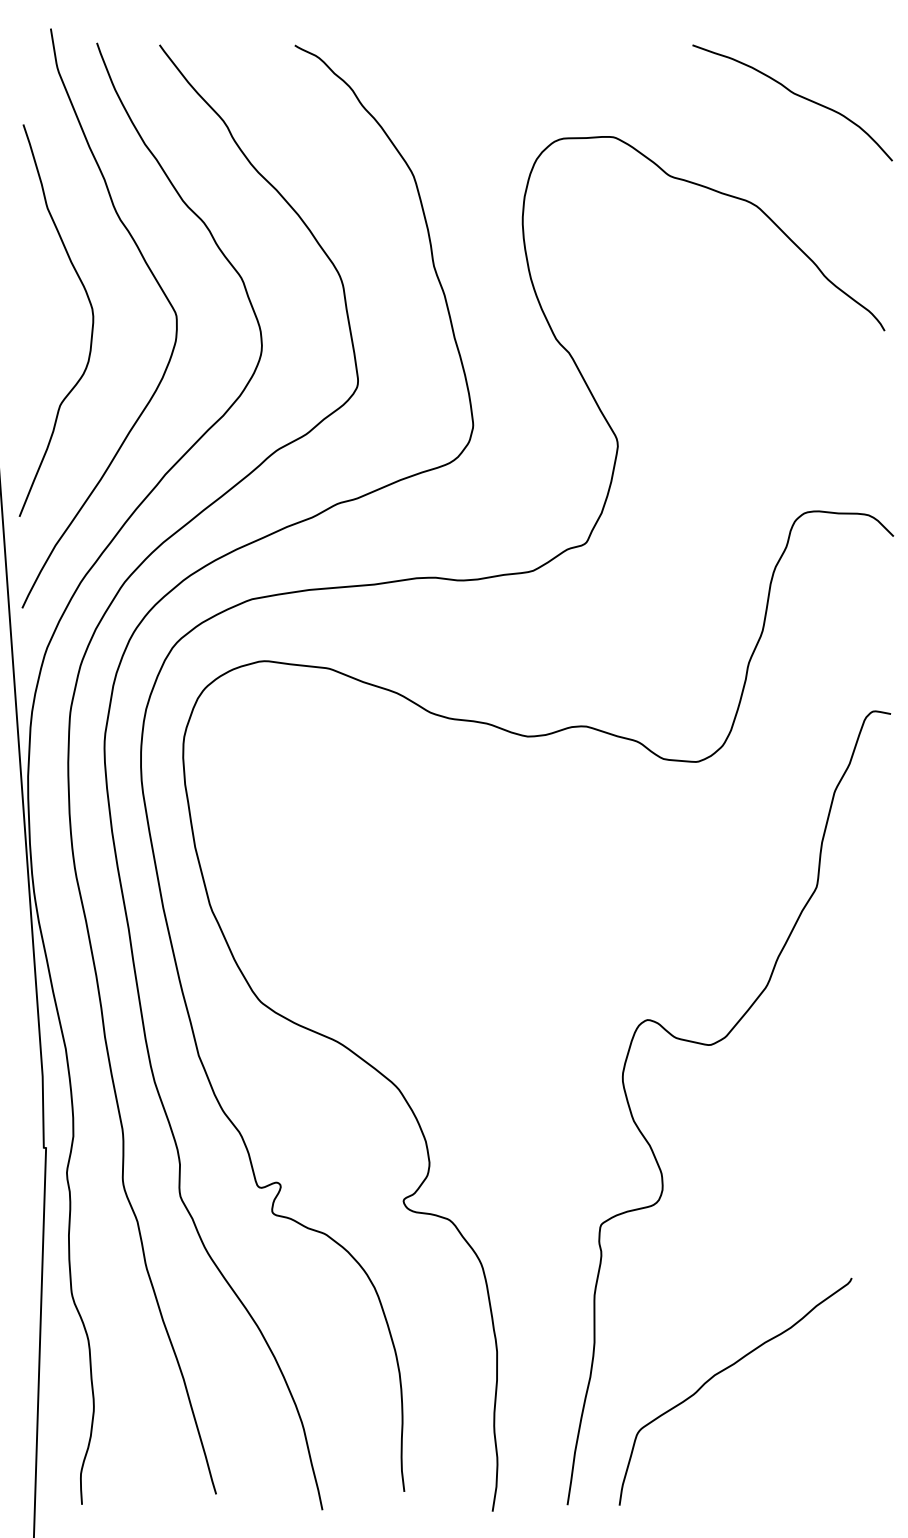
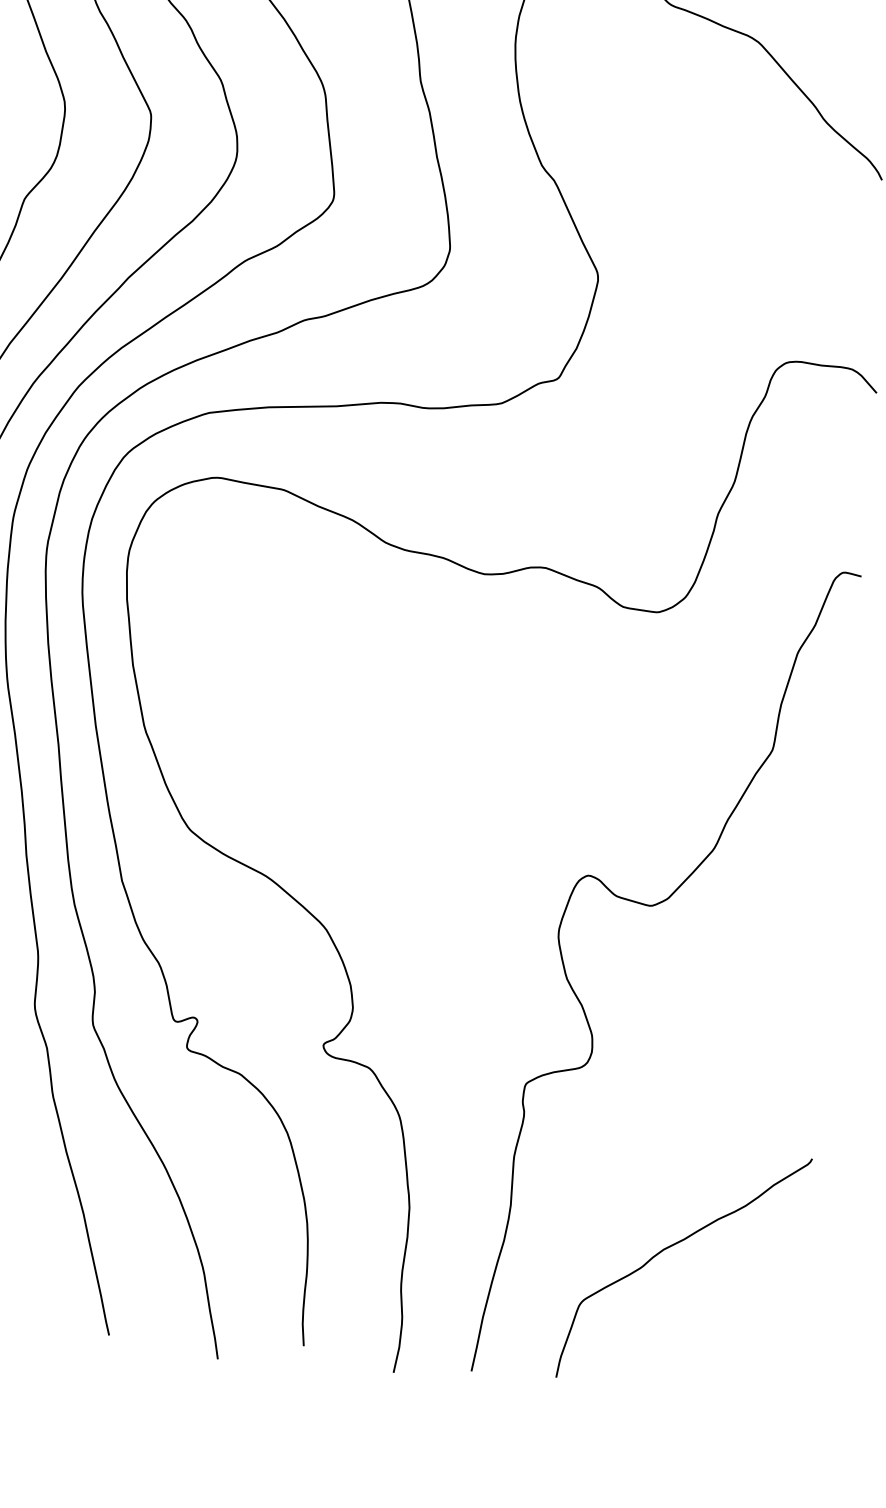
curve: (725, 1370) -> (675, 1245), moved

